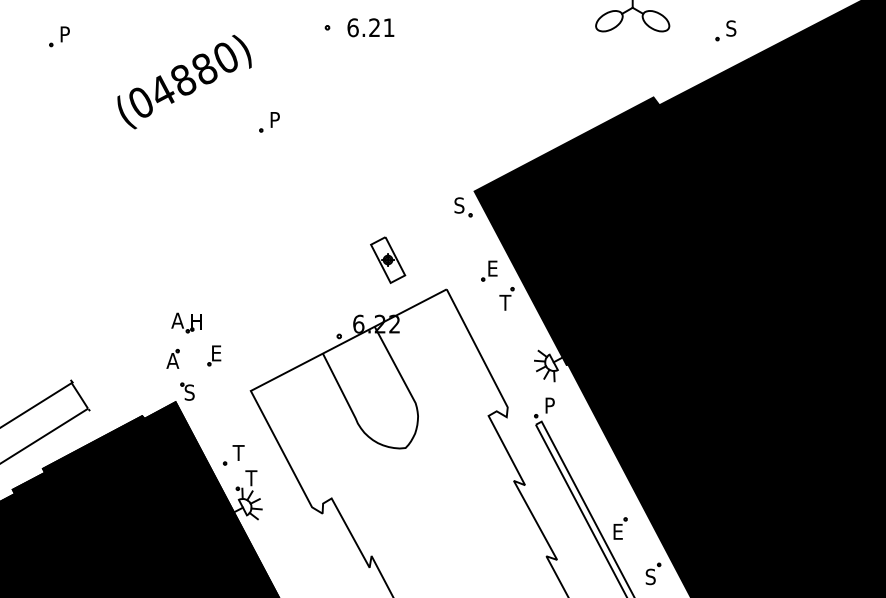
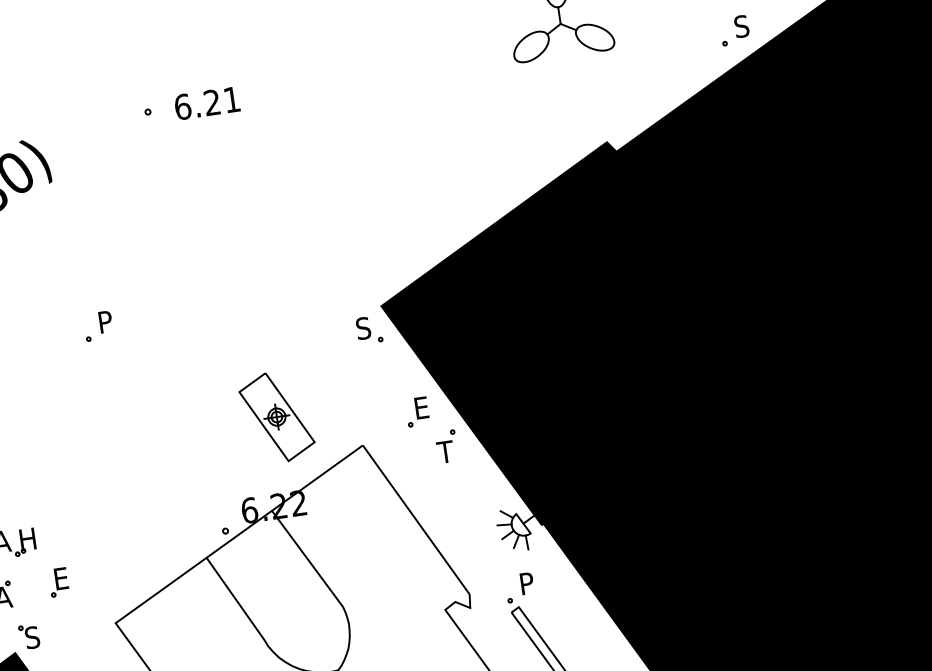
part: (725, 30) -> (734, 30), moved
part: (269, 122) -> (98, 326), moved
part: (387, 259) -> (276, 416), size x1.43

